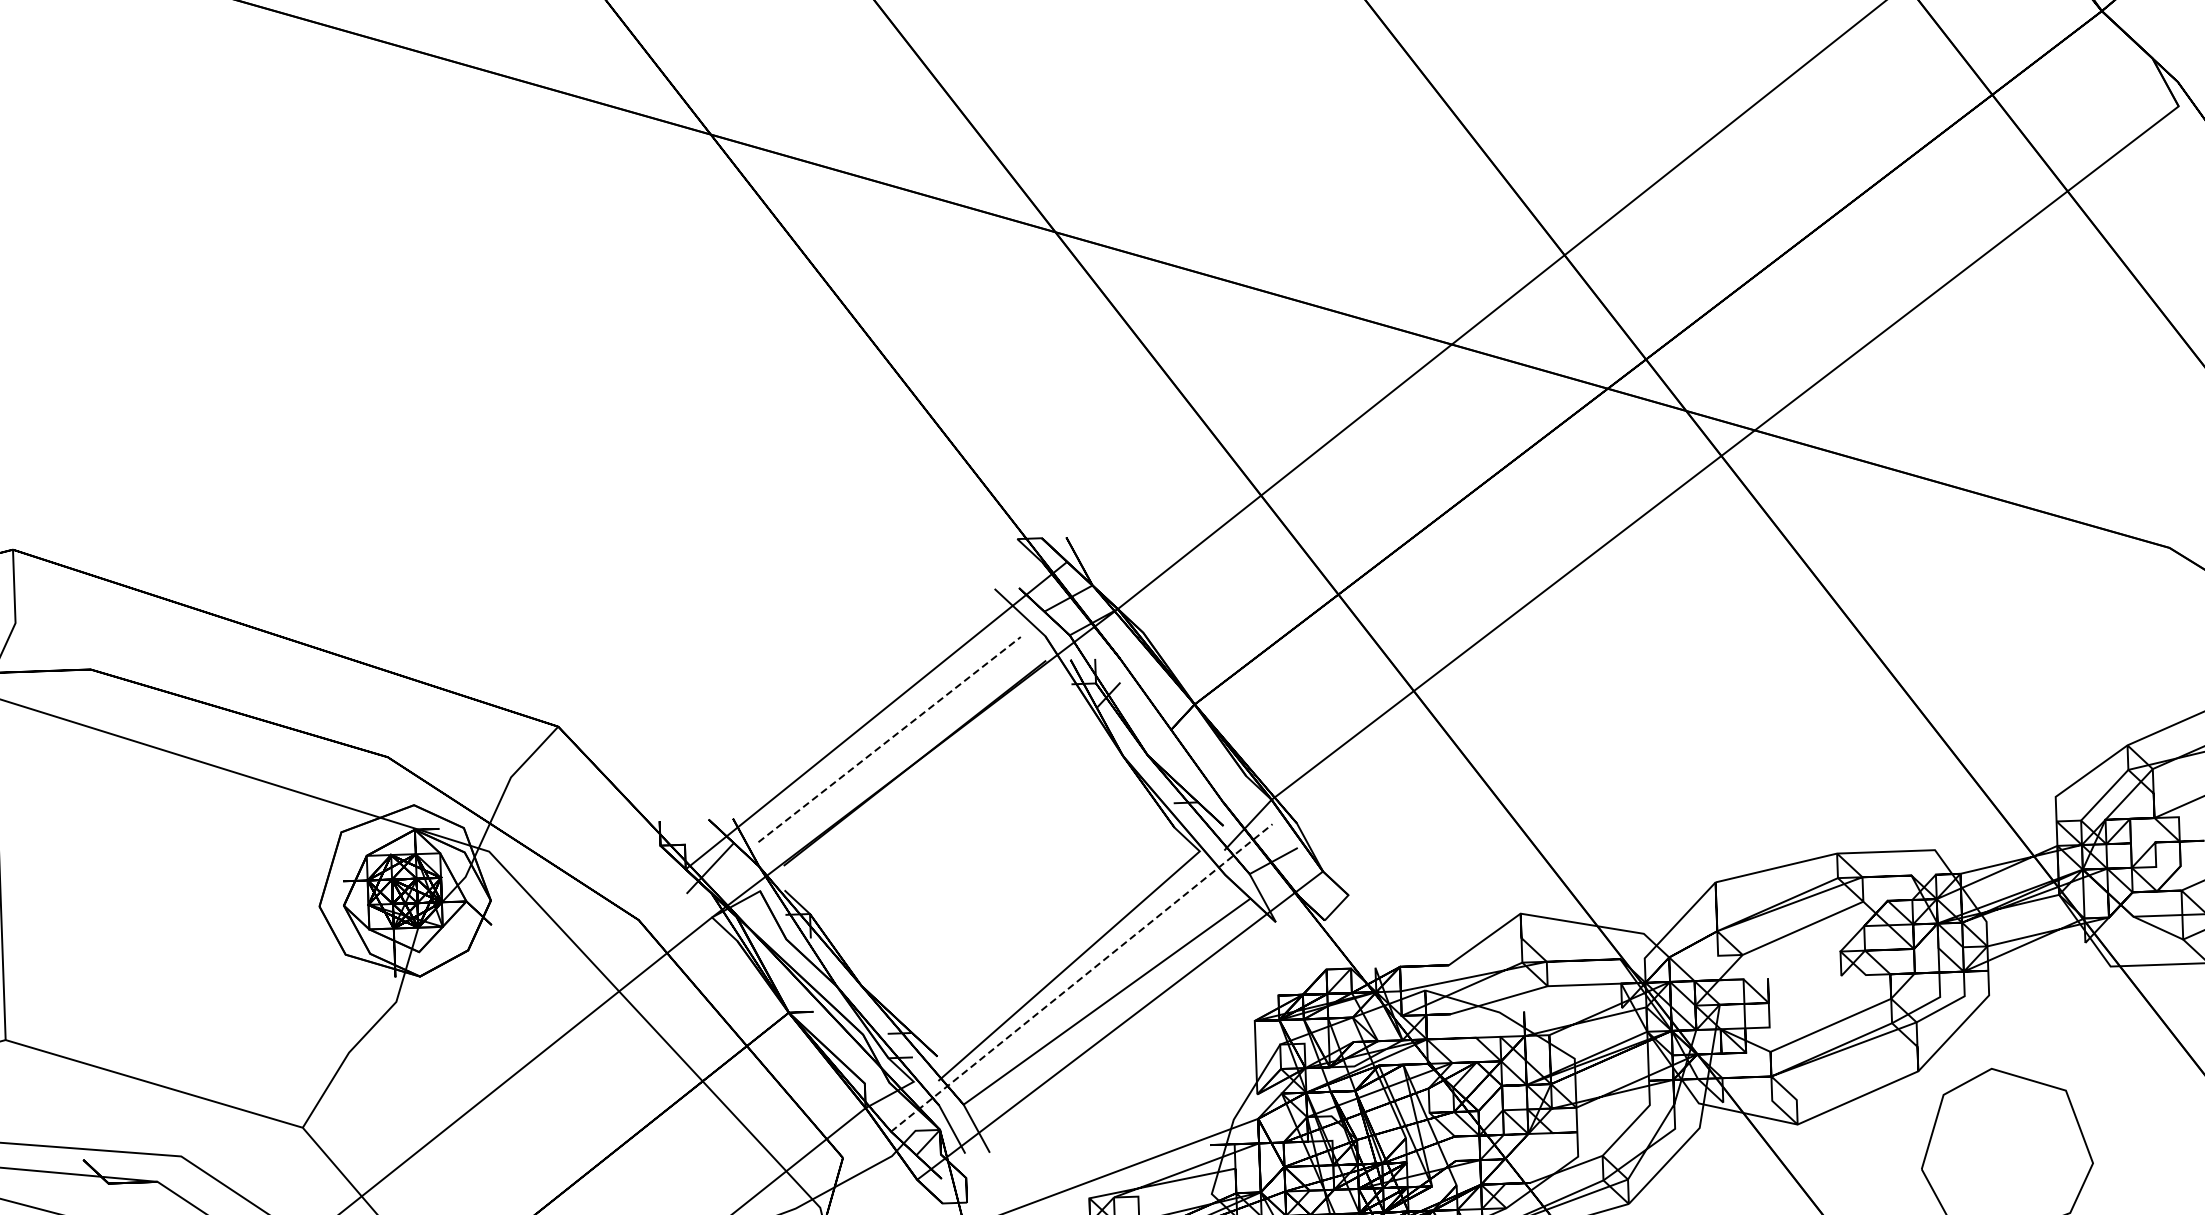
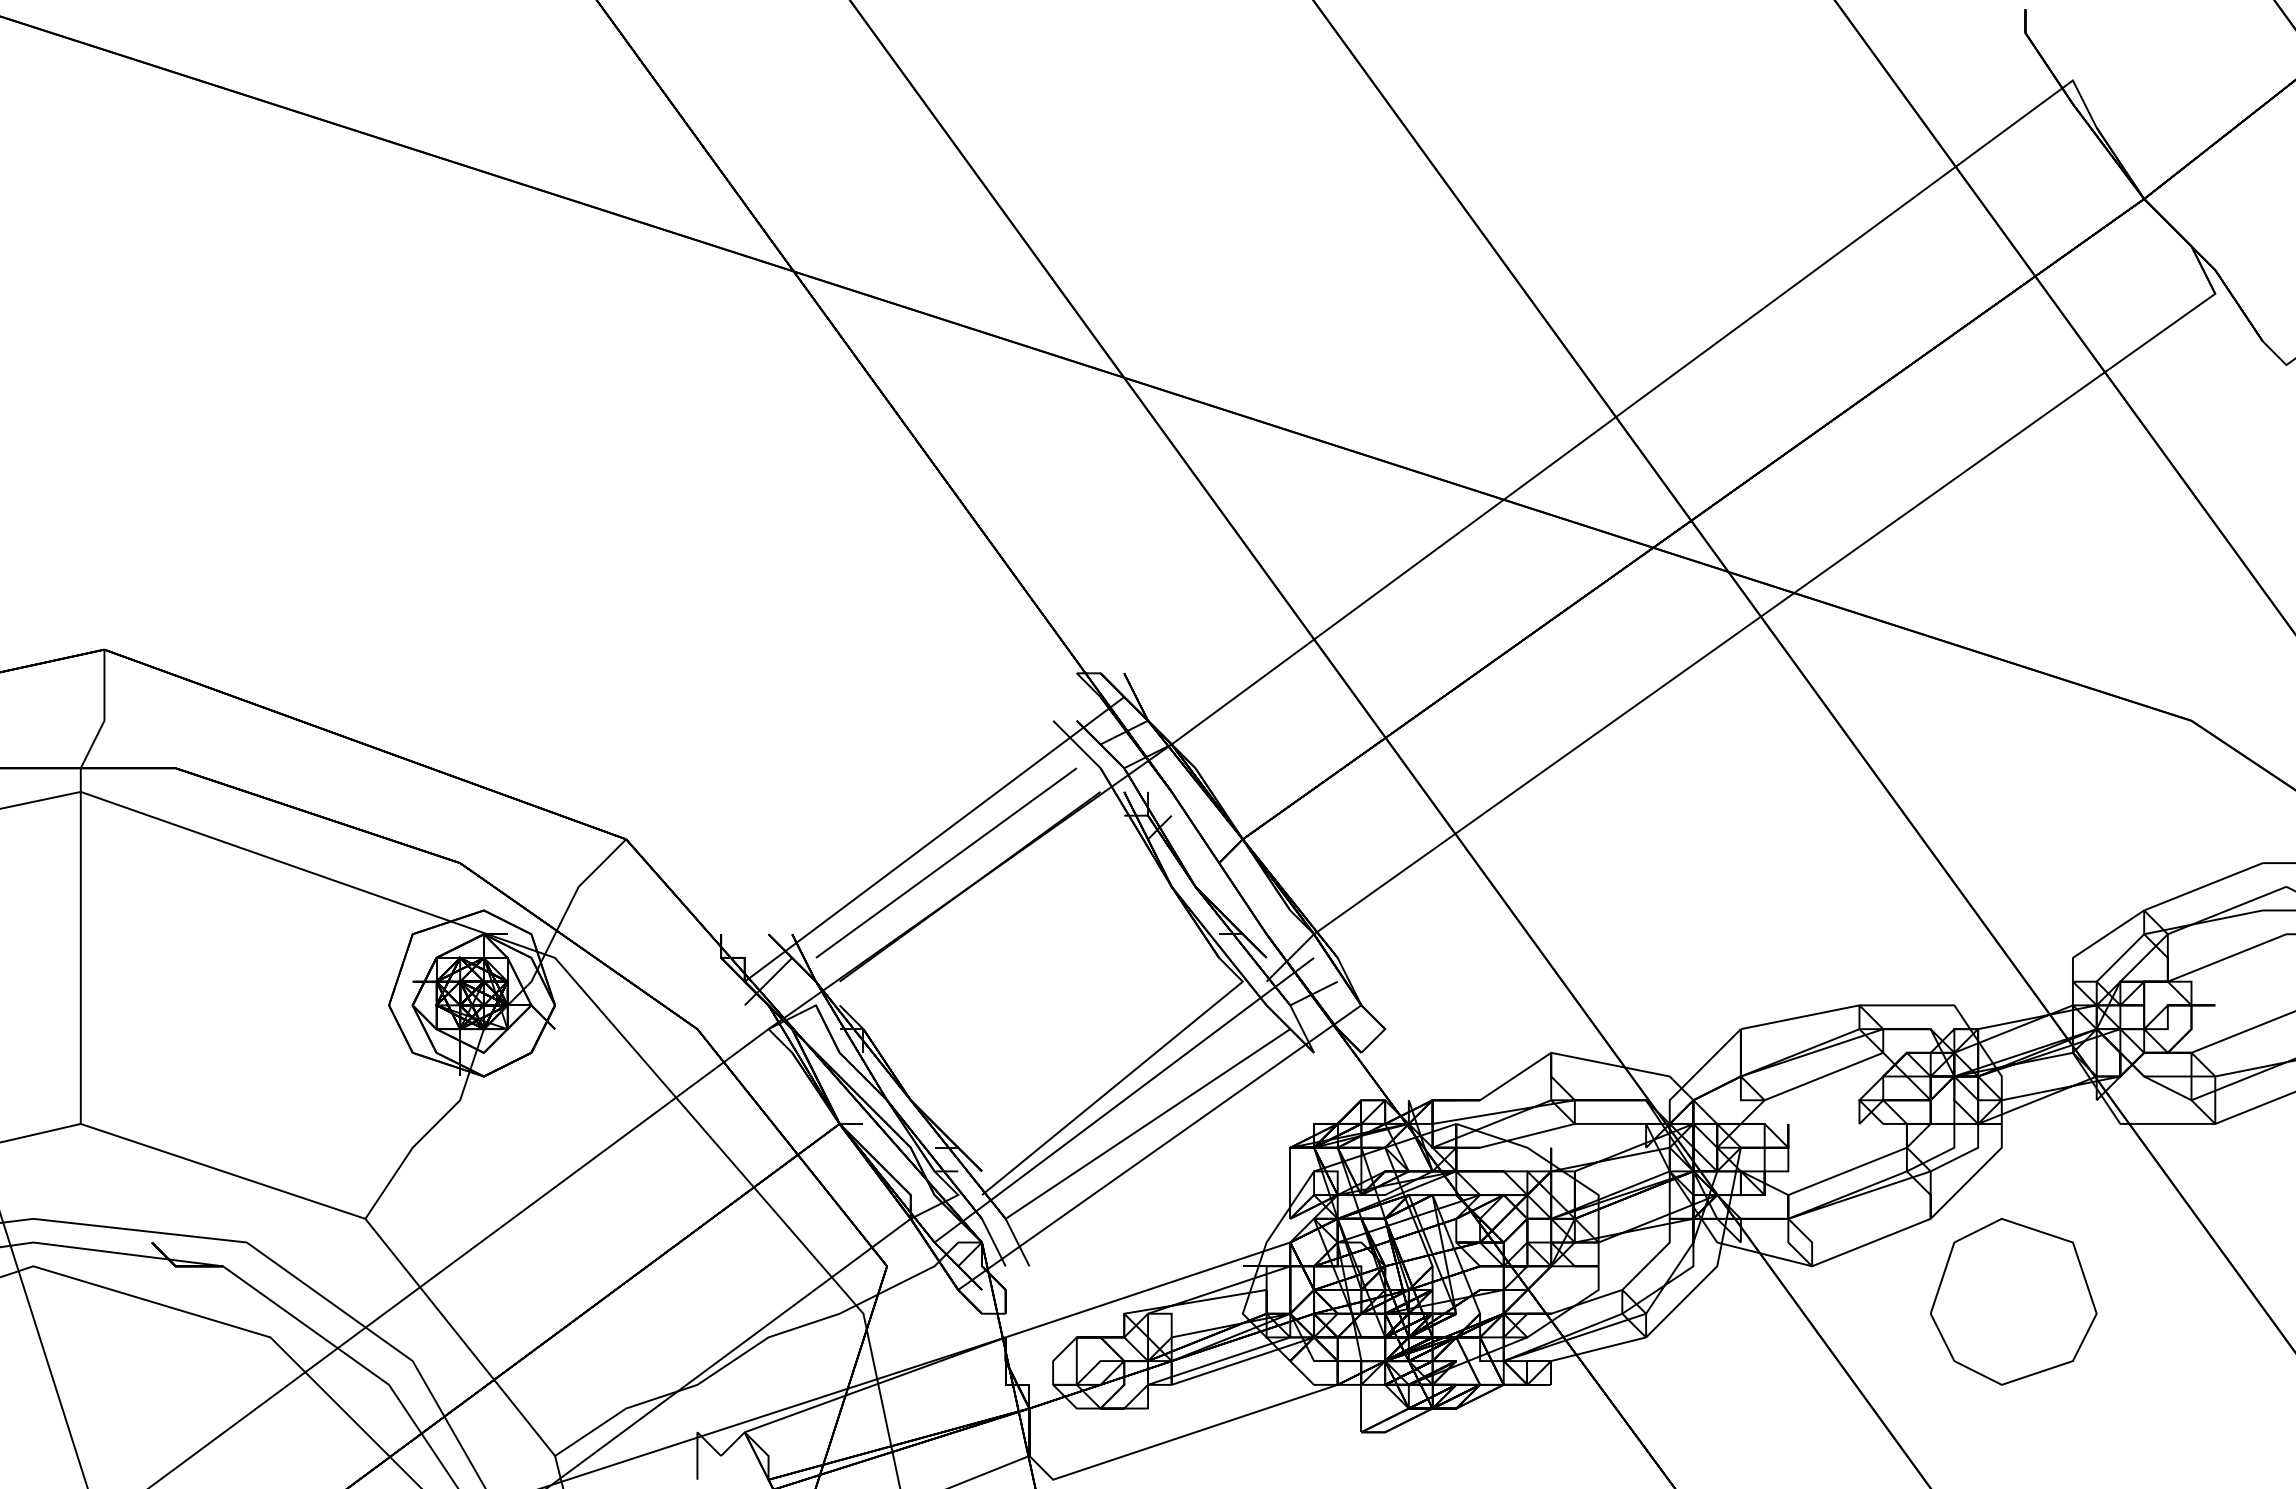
line: (889, 739) -> (946, 862), dashed -> solid
line: (1081, 977) -> (1124, 1099), dashed -> solid

